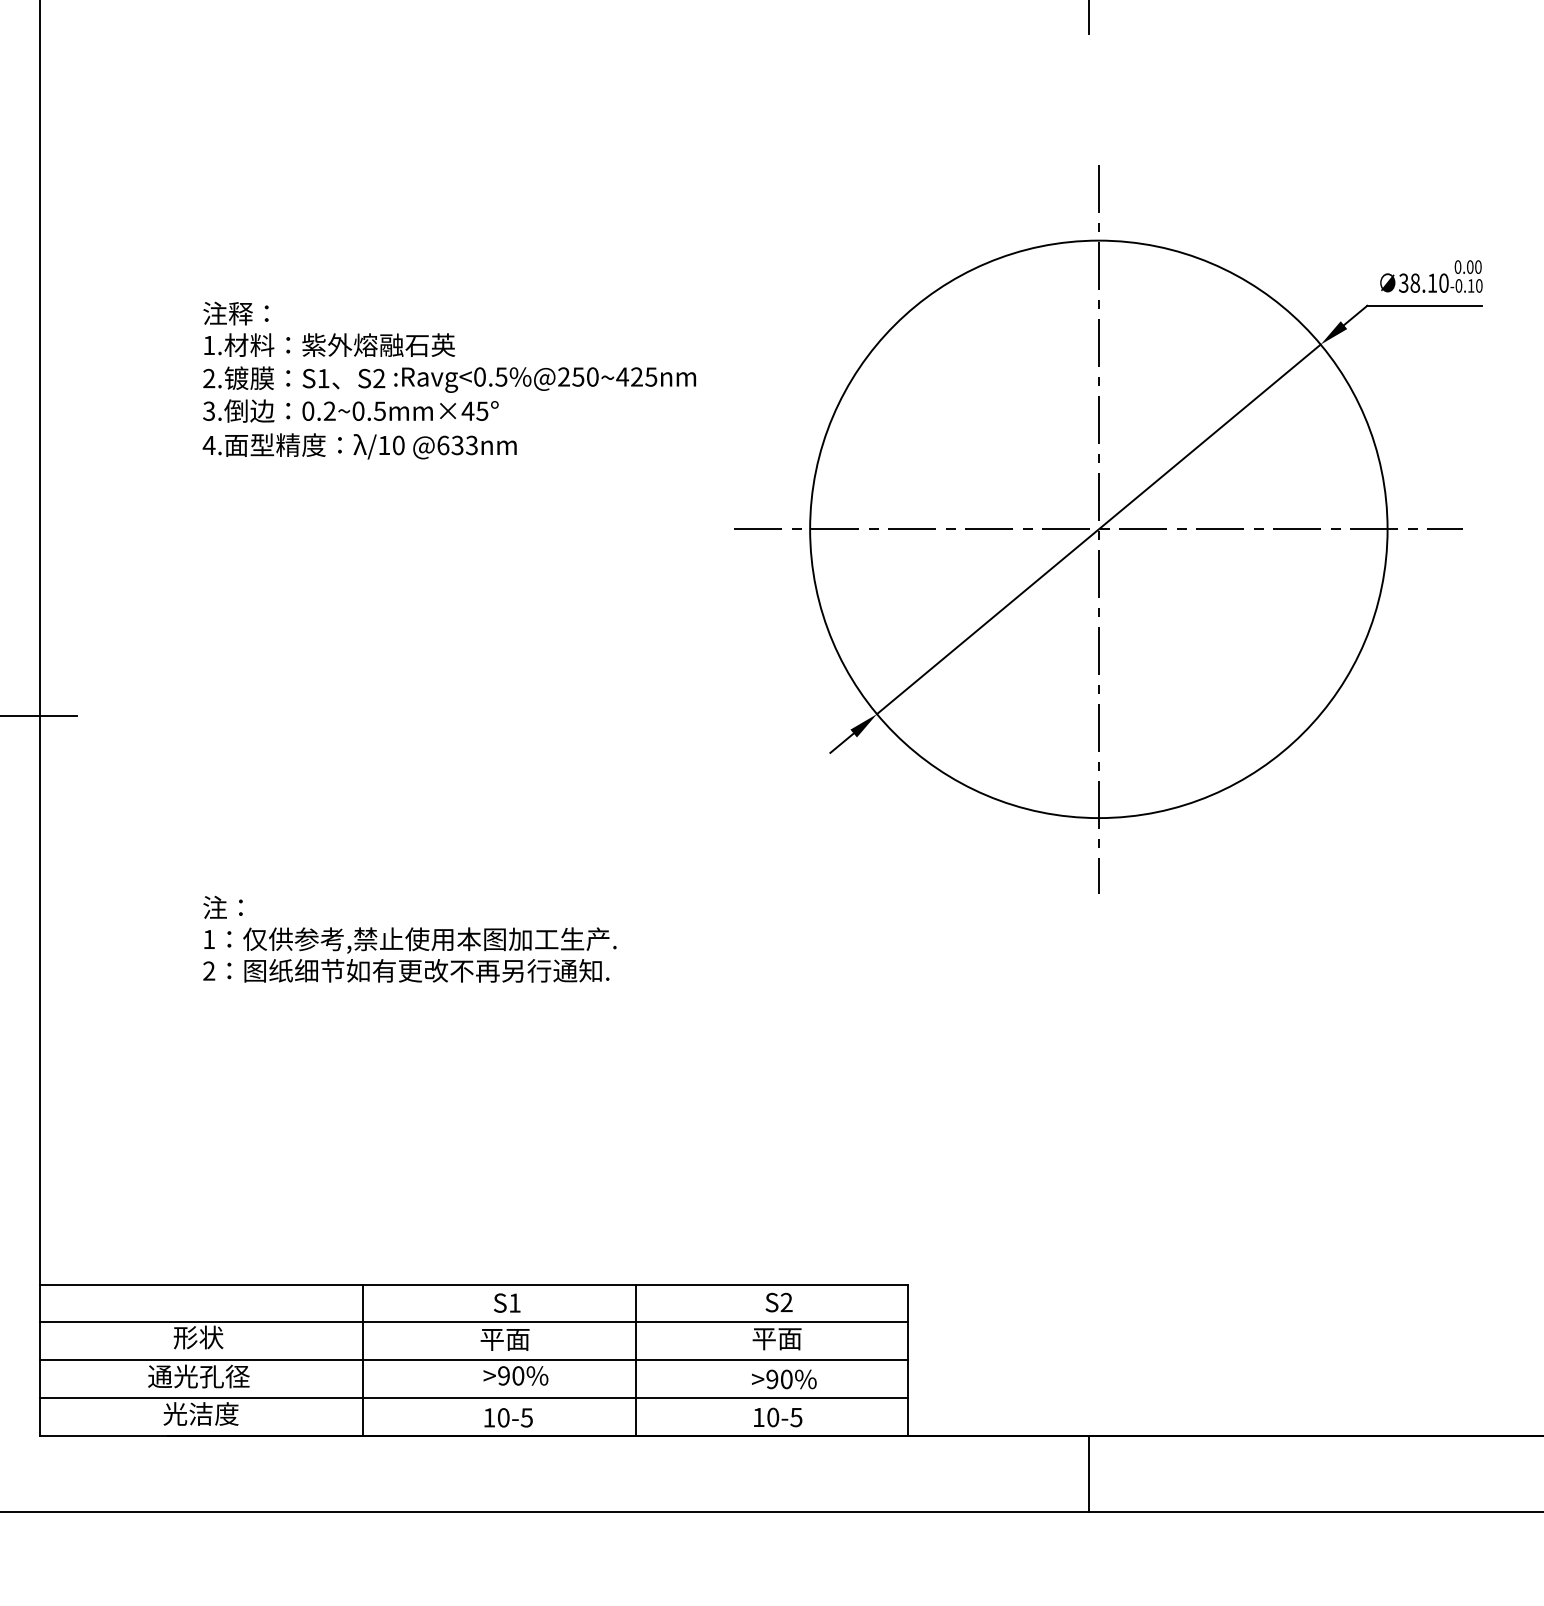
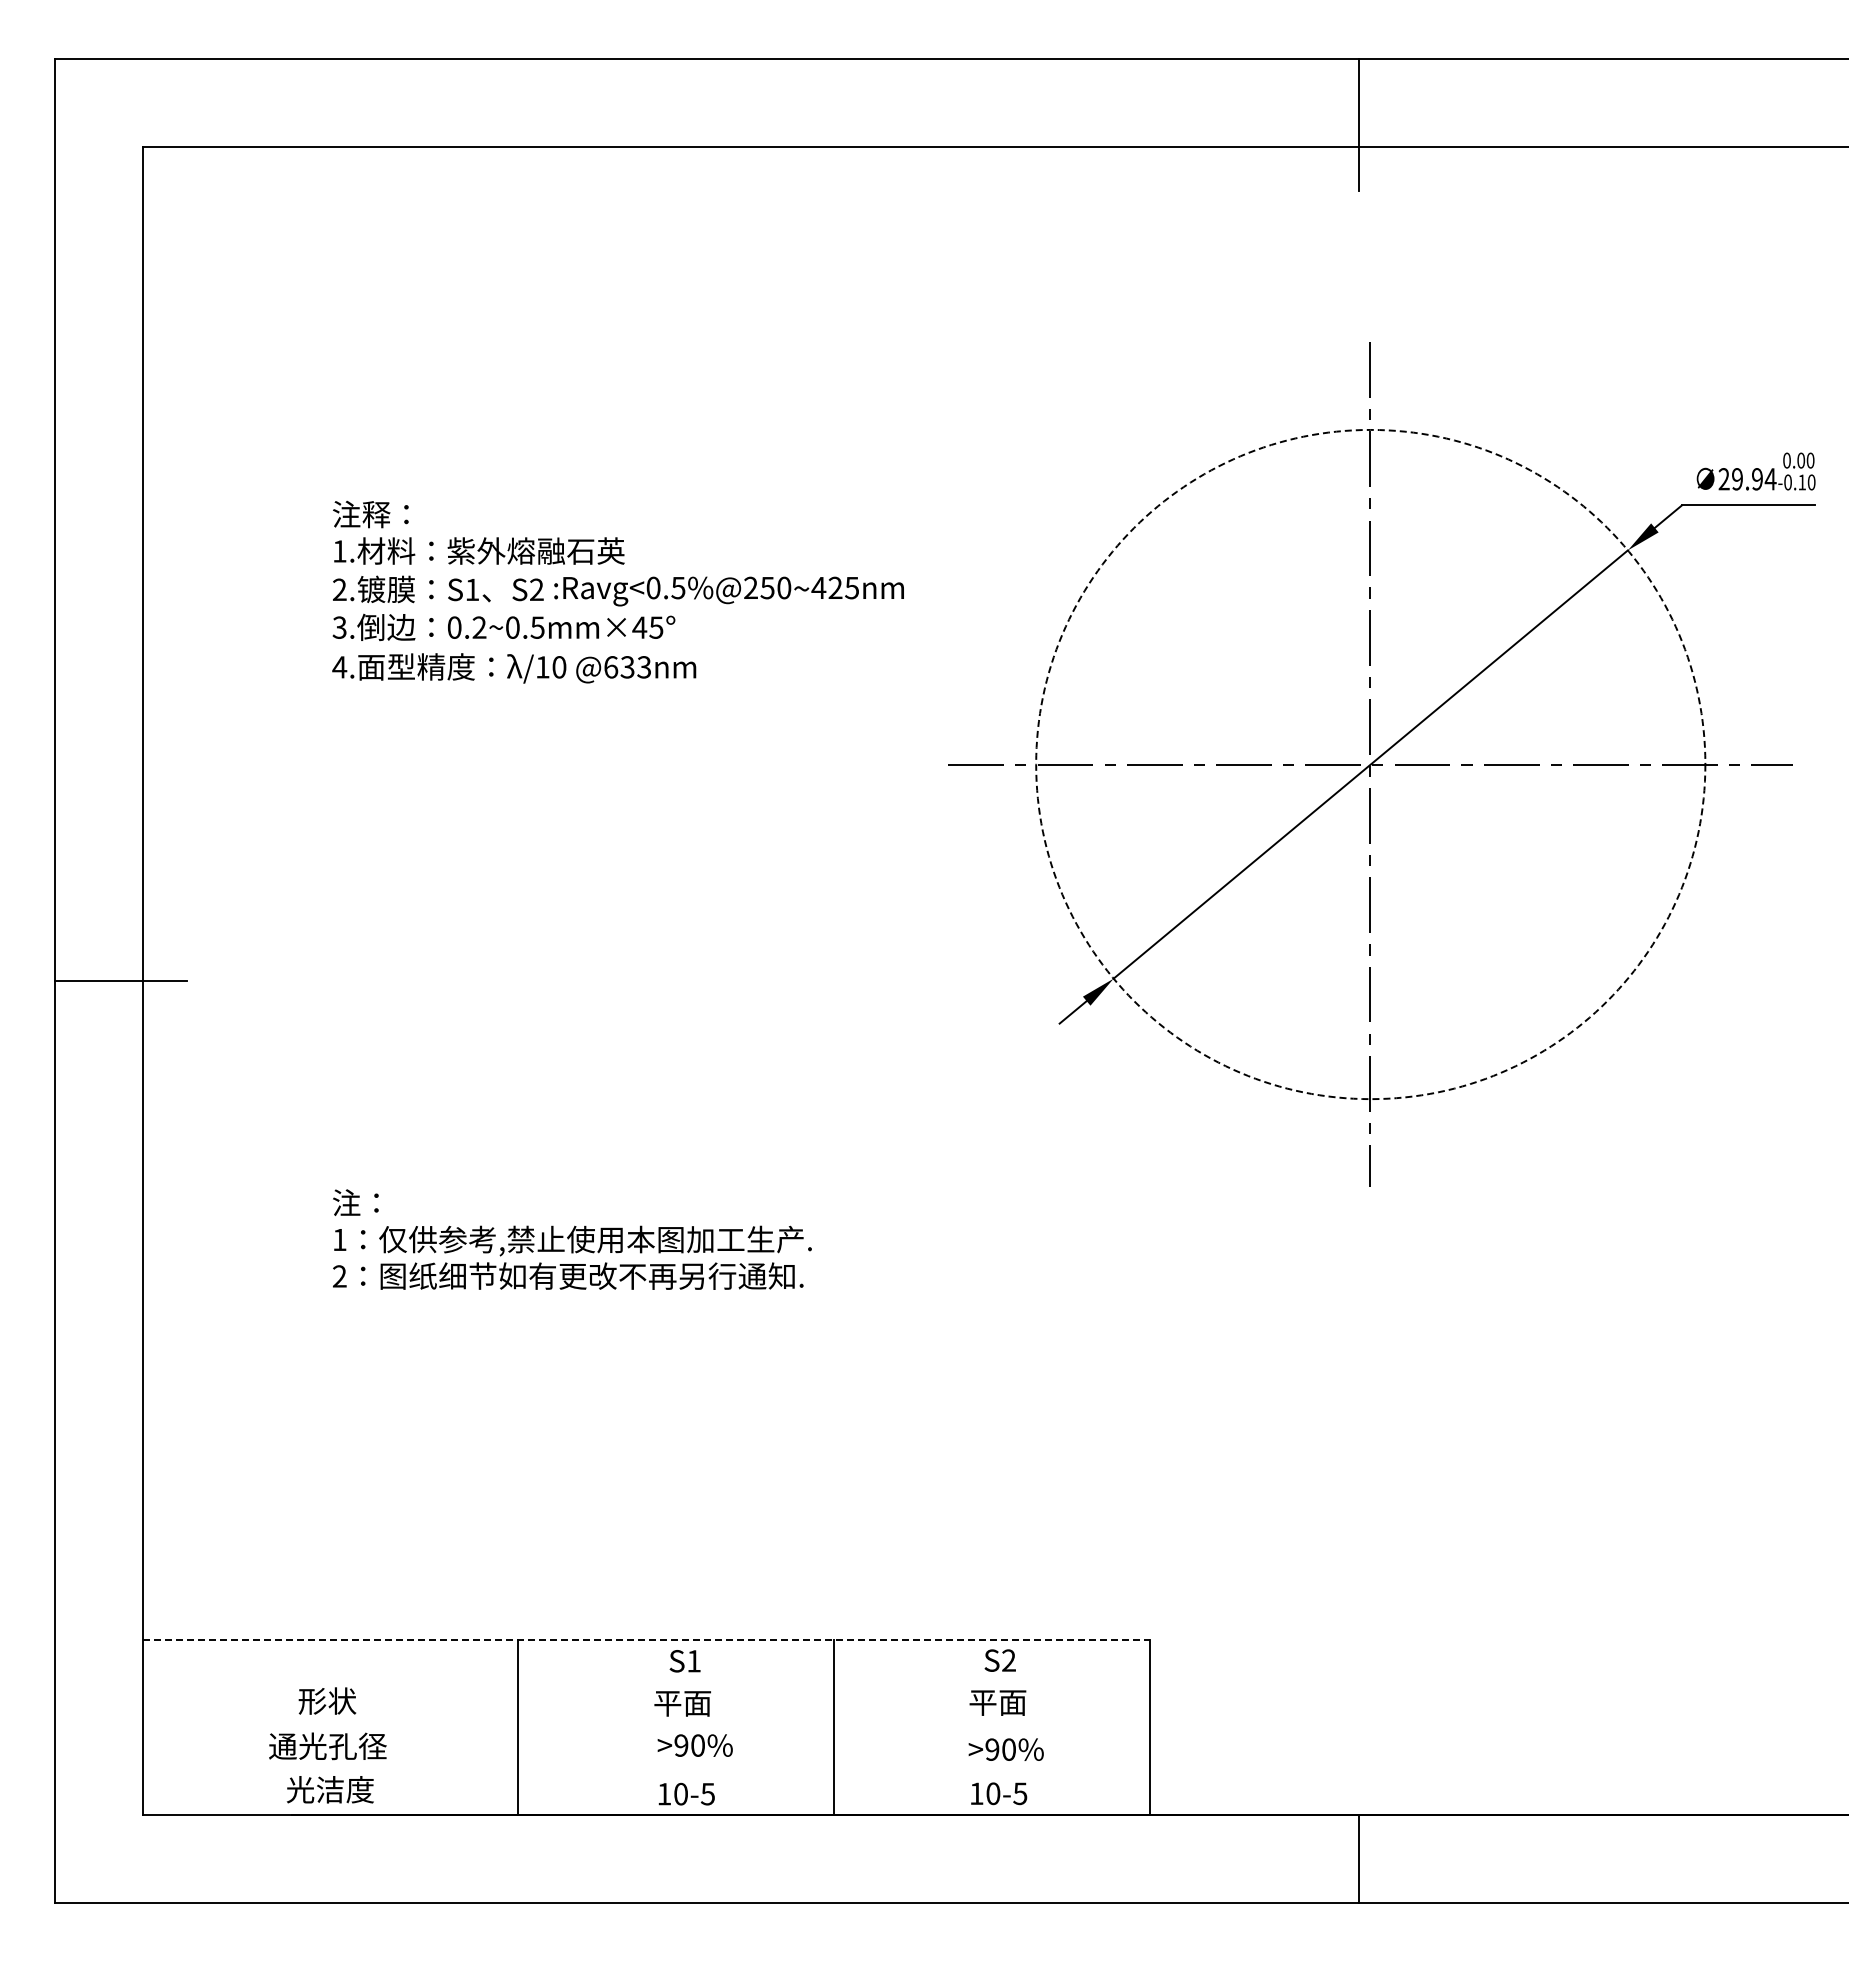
text: (1423, 283) -> (1747, 479), 38.10 -> 29.94
circle: (1098, 529) -> (1370, 764), solid -> dashed
line: (474, 1284) -> (647, 1639), solid -> dashed
line: (473, 1322) -> (646, 1683), removed
line: (473, 1360) -> (646, 1727), removed
line: (473, 1398) -> (646, 1771), removed

